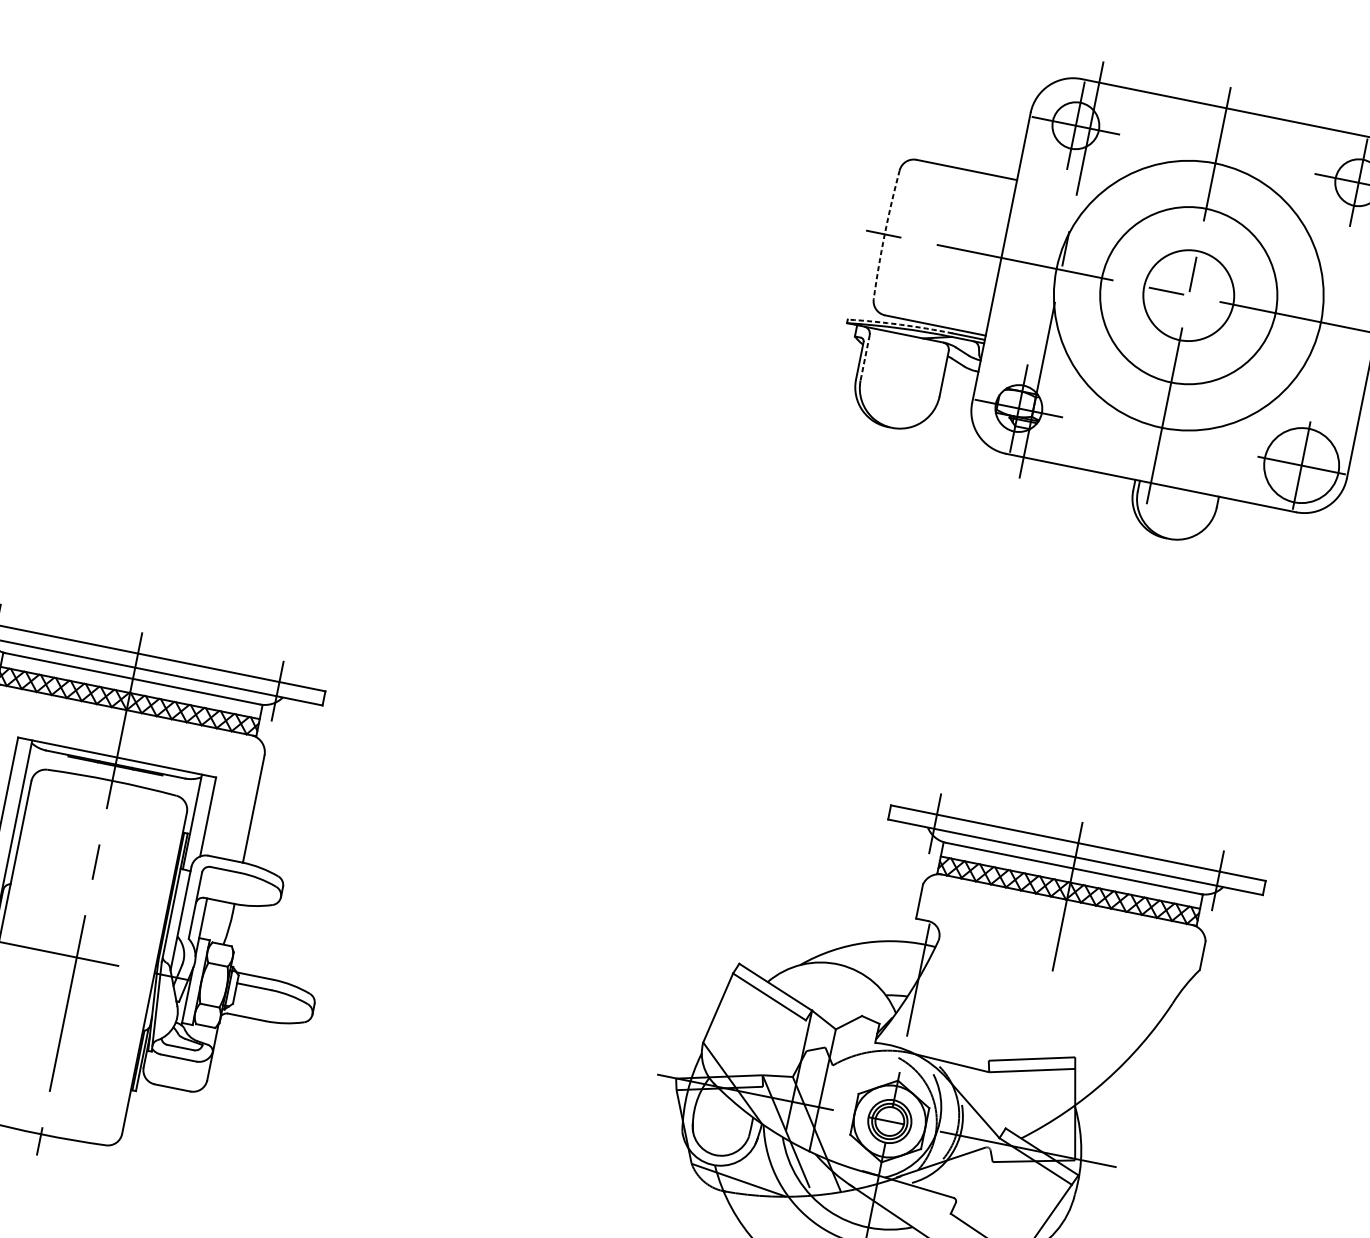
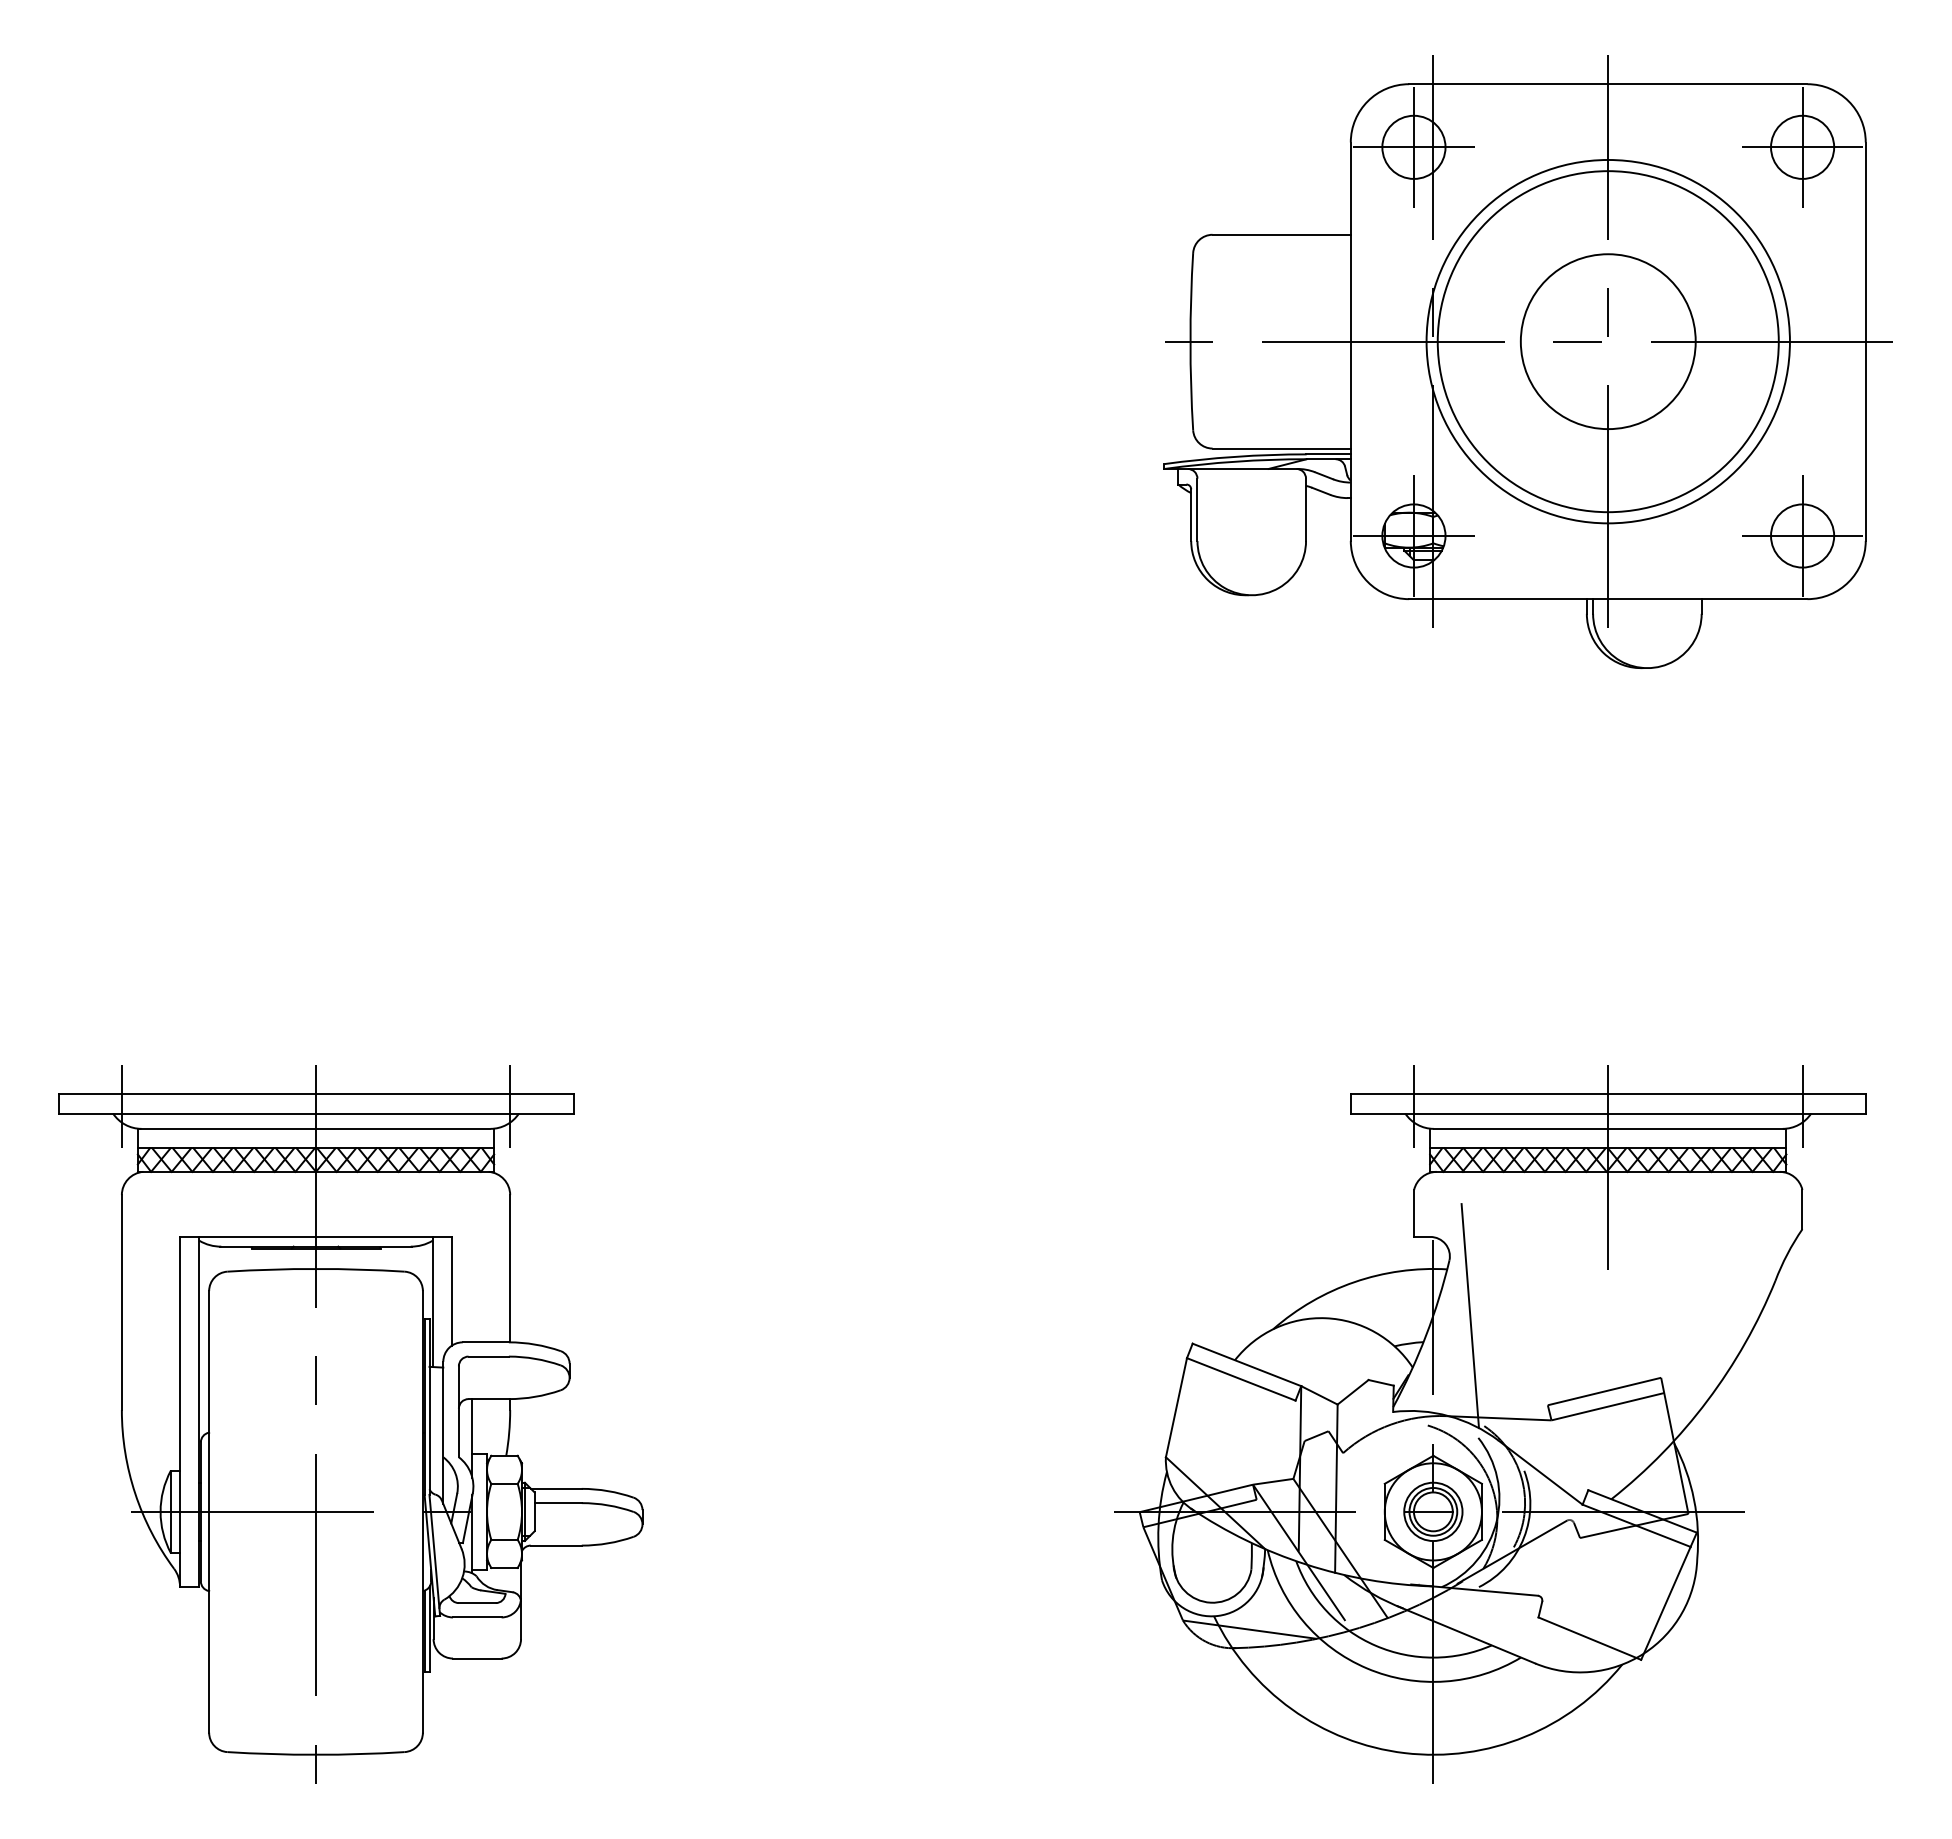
arc: (884, 234) -> (1190, 341), dashed -> solid
circle: (1188, 295) -> (1607, 341), size x1.43
circle: (1188, 295) -> (1607, 341), size x1.43
arc: (900, 324) -> (1235, 456), dashed -> solid
line: (865, 358) -> (1197, 510), dashed -> solid
circle: (1301, 465) -> (1802, 535), size x0.62
line: (944, 984) -> (1469, 1316), added

